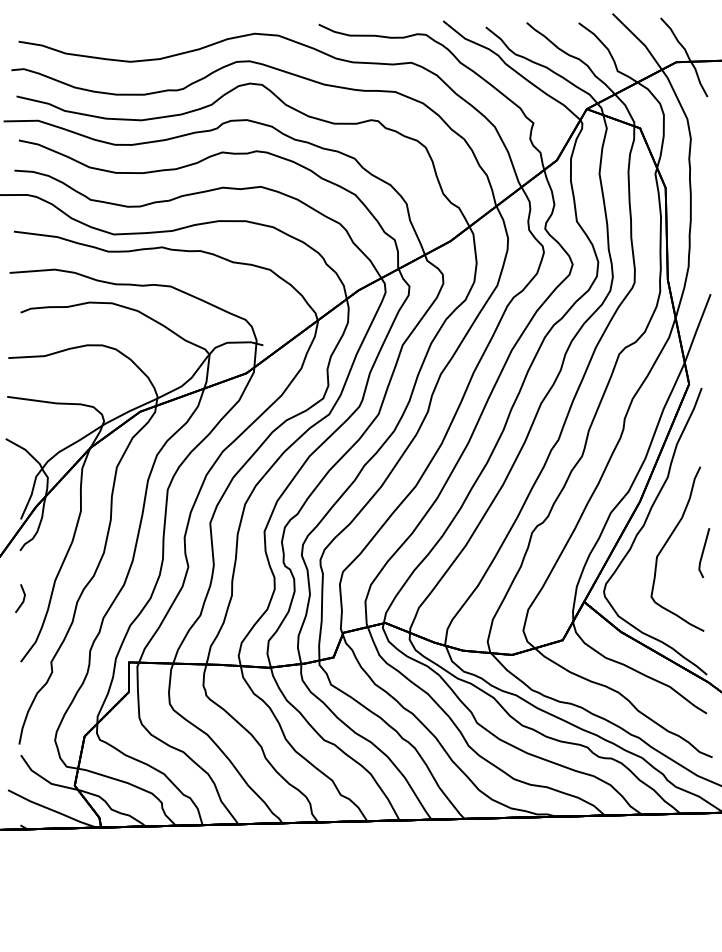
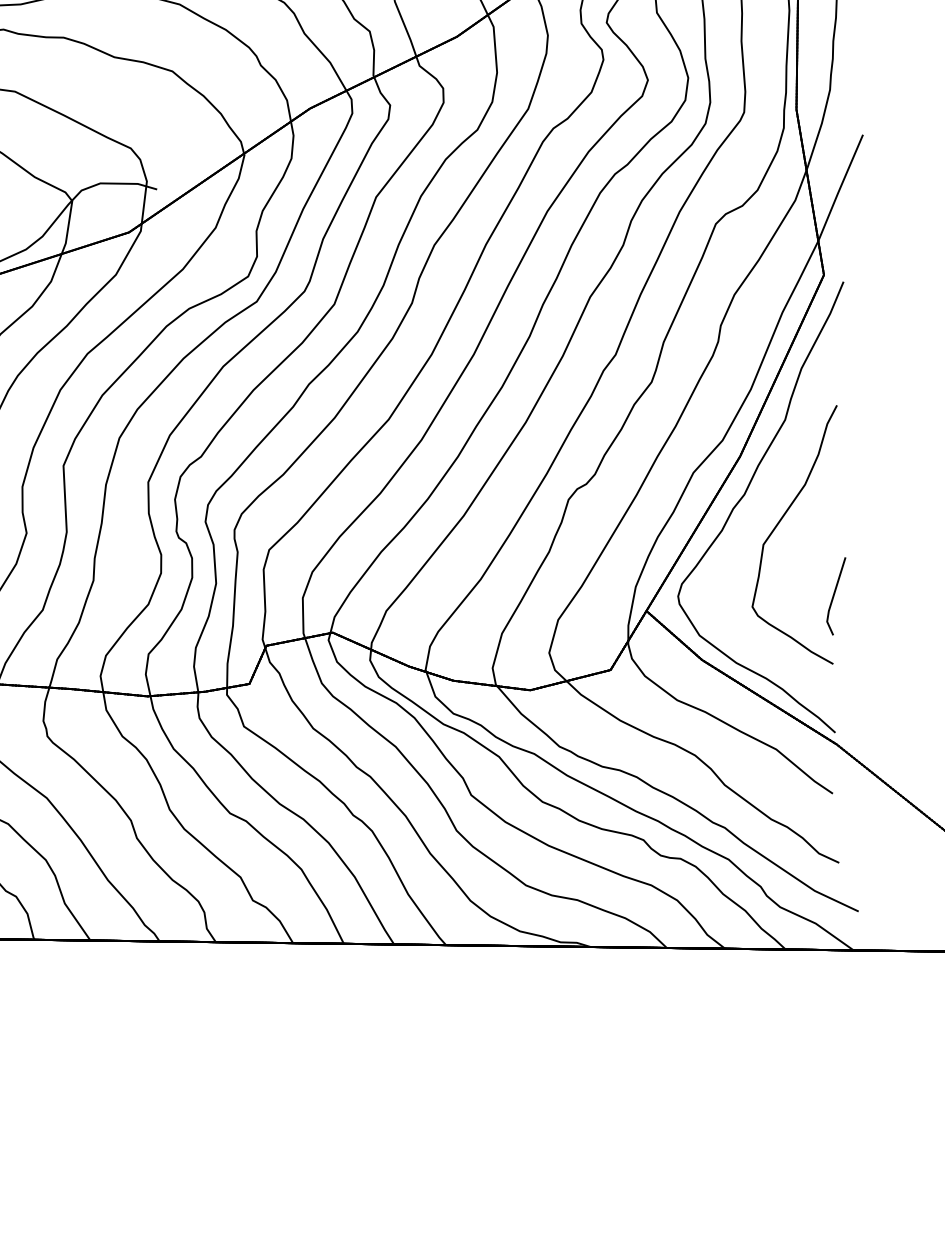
part: (704, 553) -> (836, 596), moved

